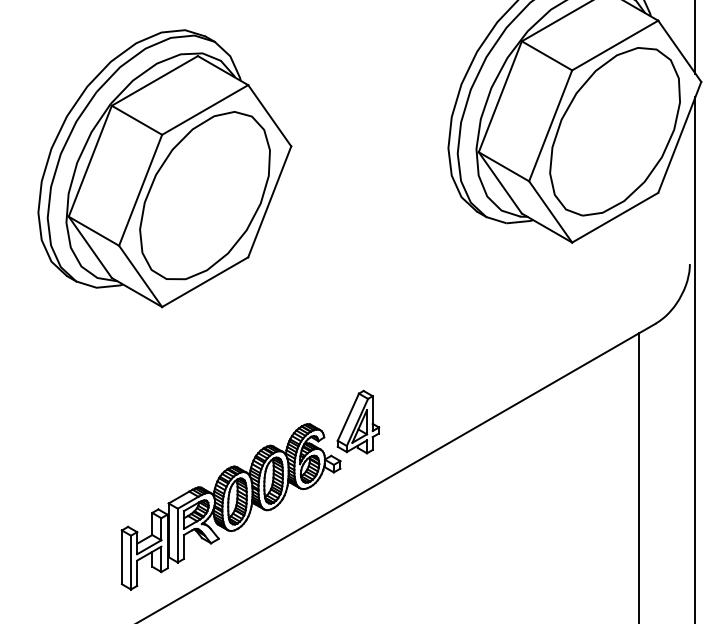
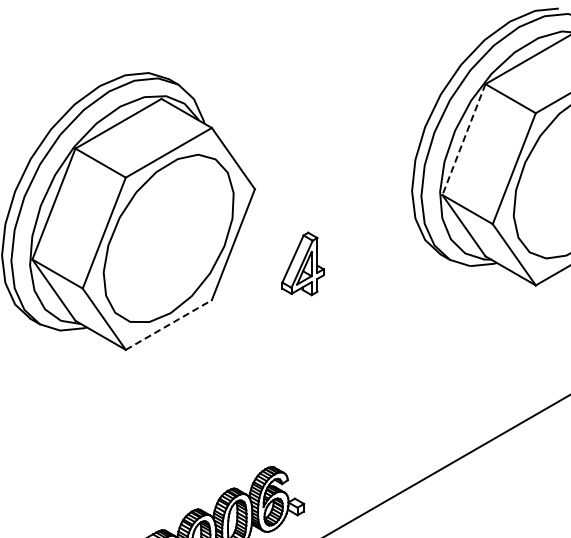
line: (500, 97) -> (464, 140), solid -> dashed
line: (205, 282) -> (169, 325), solid -> dashed
part: (358, 421) -> (303, 263), moved

